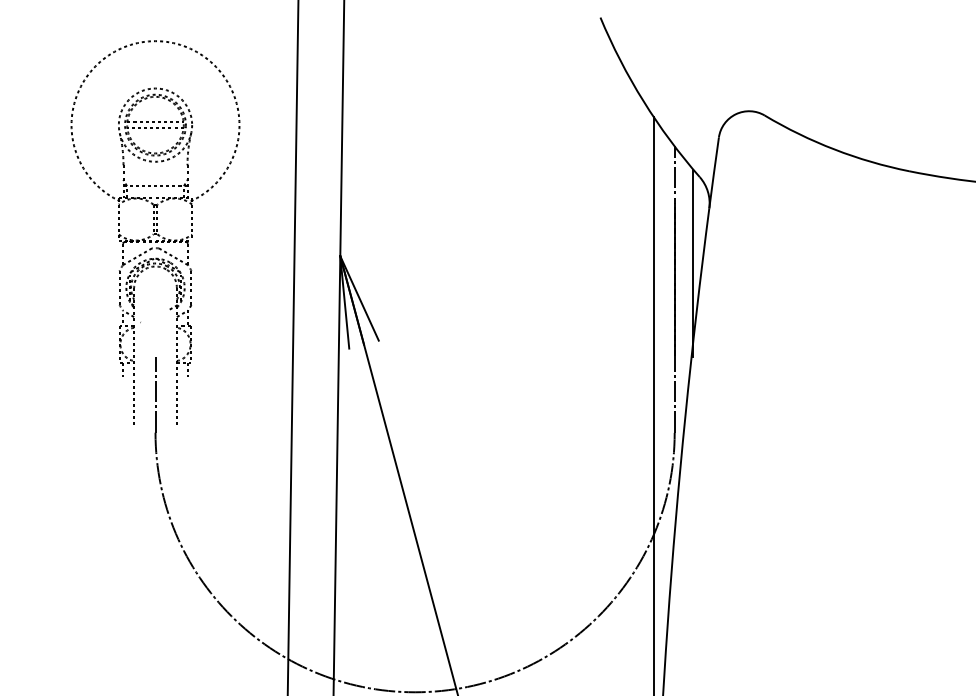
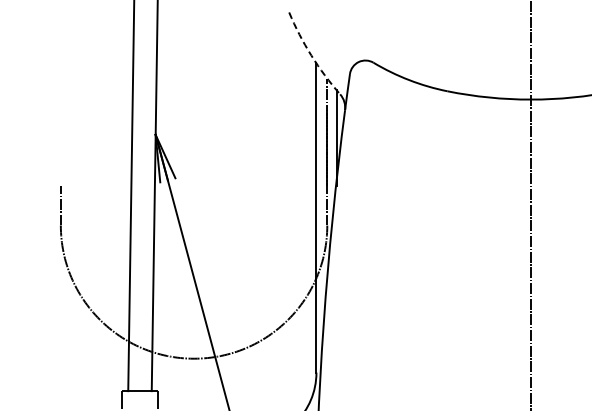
arc: (643, 101) -> (311, 55), solid -> dashed
part: (154, 230) -> (60, 121), removed

